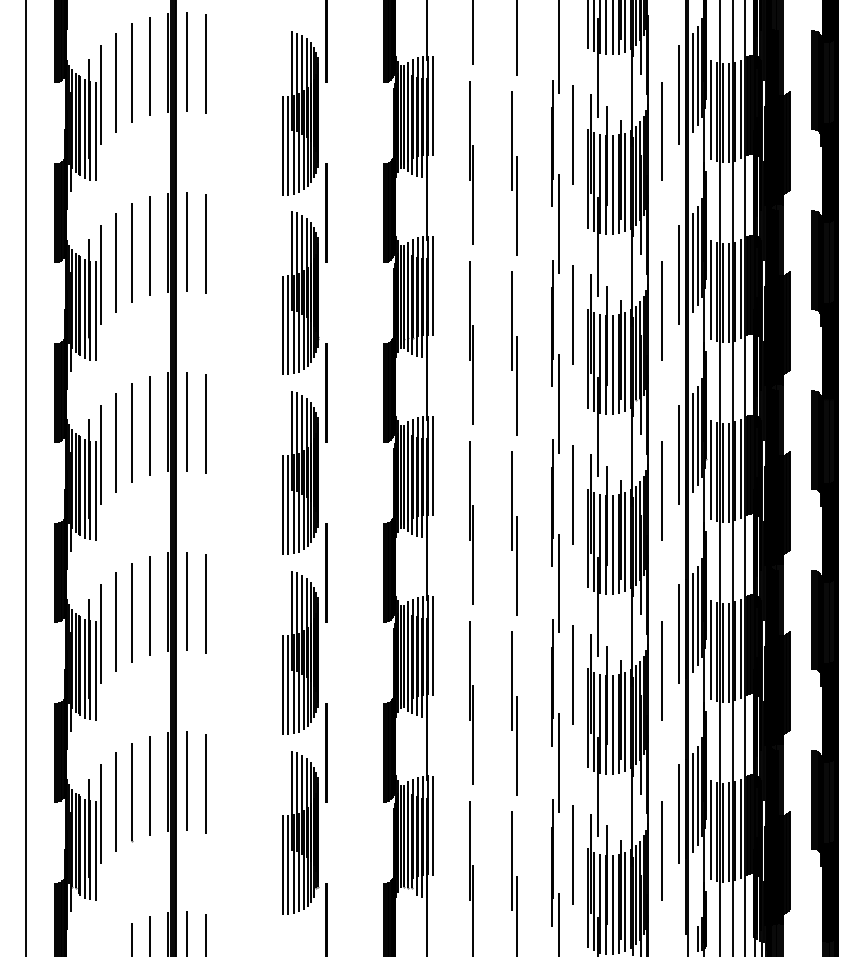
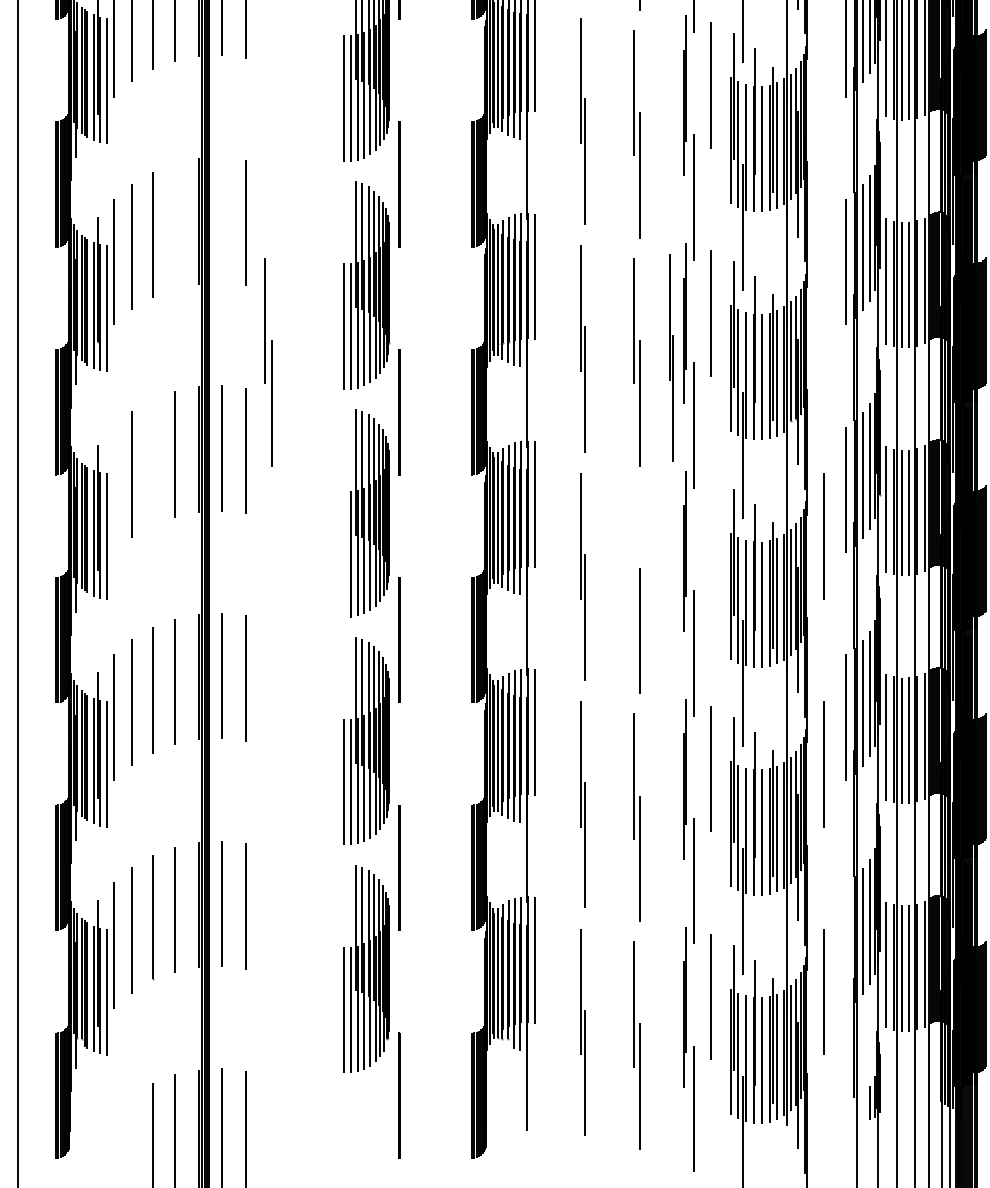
line: (661, 131) -> (823, 80), removed
line: (186, 241) -> (222, 220), removed
line: (149, 245) -> (175, 225), removed
line: (661, 311) -> (823, 308), removed
part: (541, 349) -> (671, 356), added
part: (223, 353) -> (268, 362), added
line: (131, 433) -> (152, 463), removed
line: (101, 454) -> (114, 489), removed
line: (572, 494) -> (710, 540), removed
line: (511, 500) -> (633, 548), removed
line: (283, 505) -> (344, 554), removed
line: (679, 814) -> (846, 945), removed

